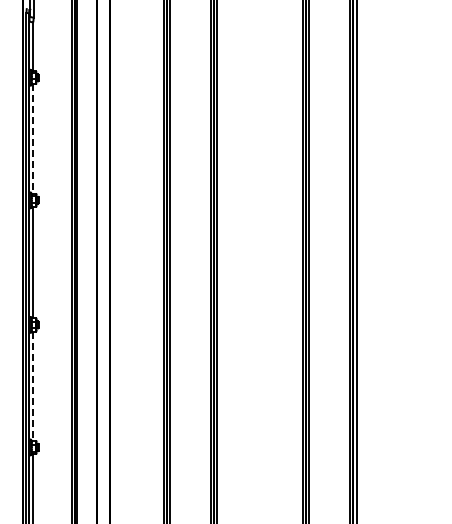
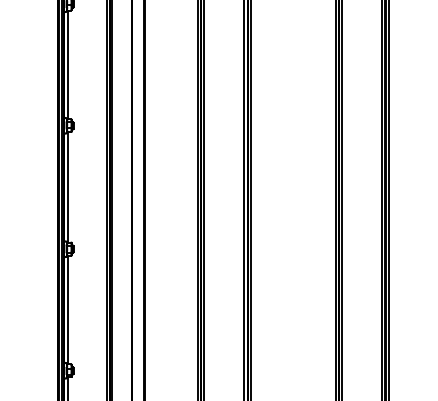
line: (33, 138) -> (68, 64), dashed -> solid
line: (33, 386) -> (68, 310), dashed -> solid

